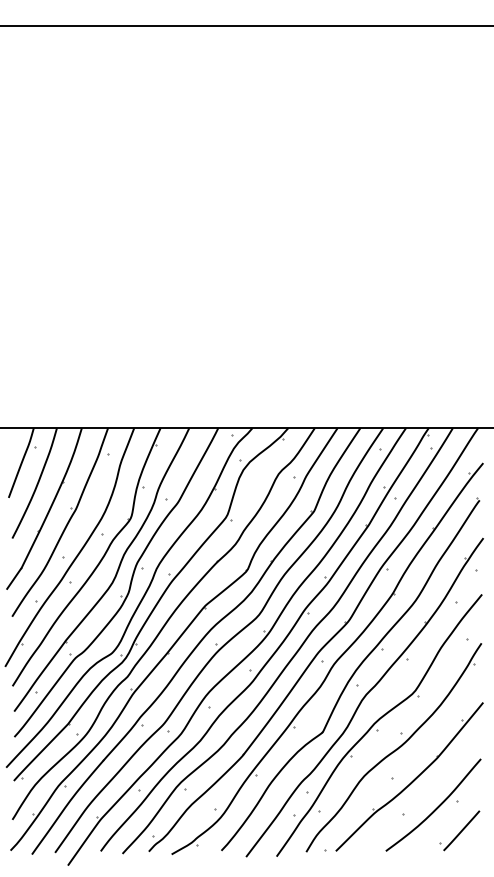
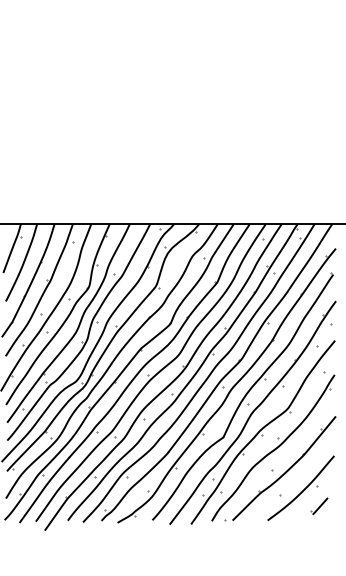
part: (459, 830) -> (319, 506), size x0.6

